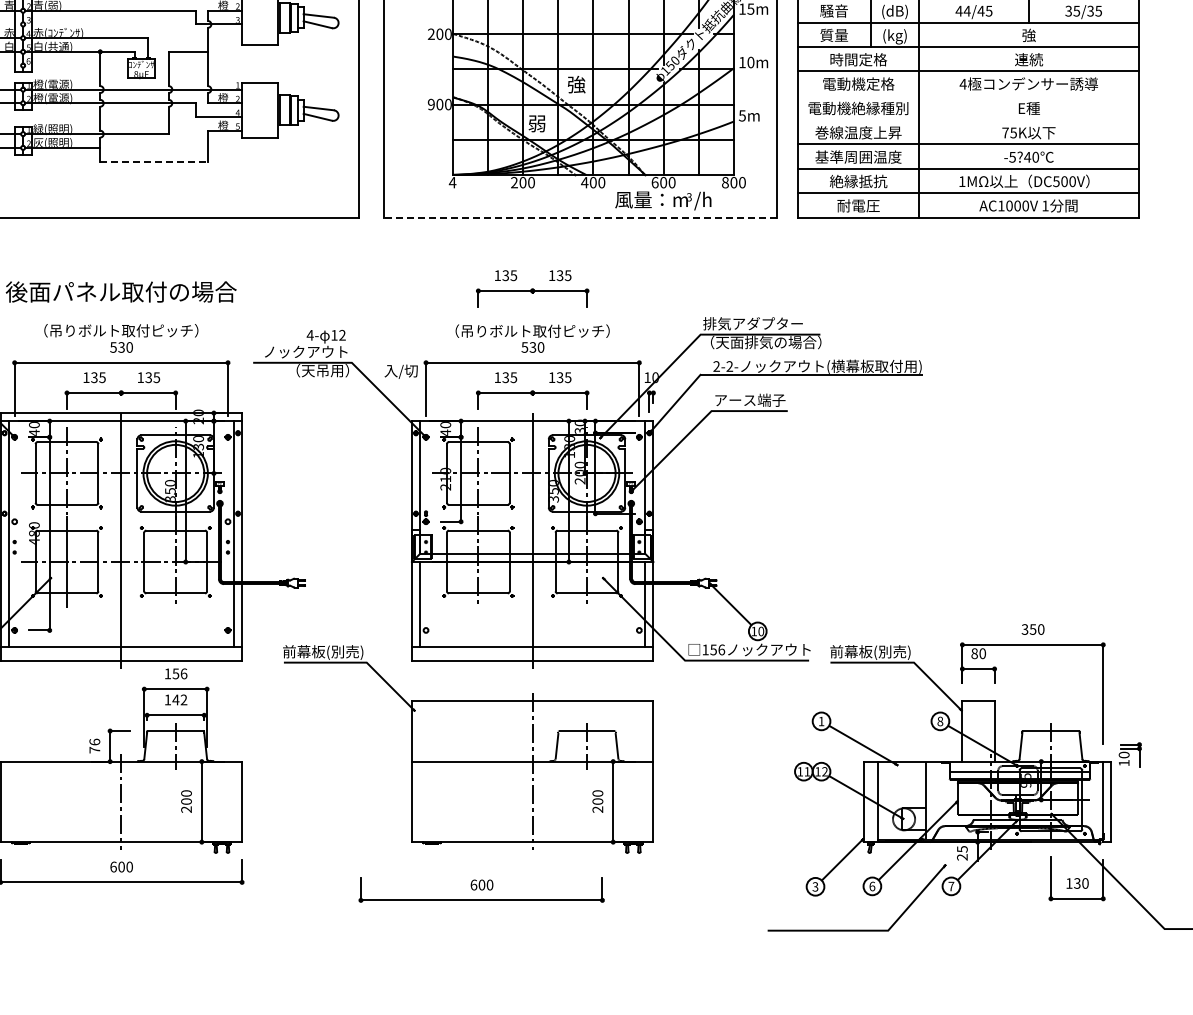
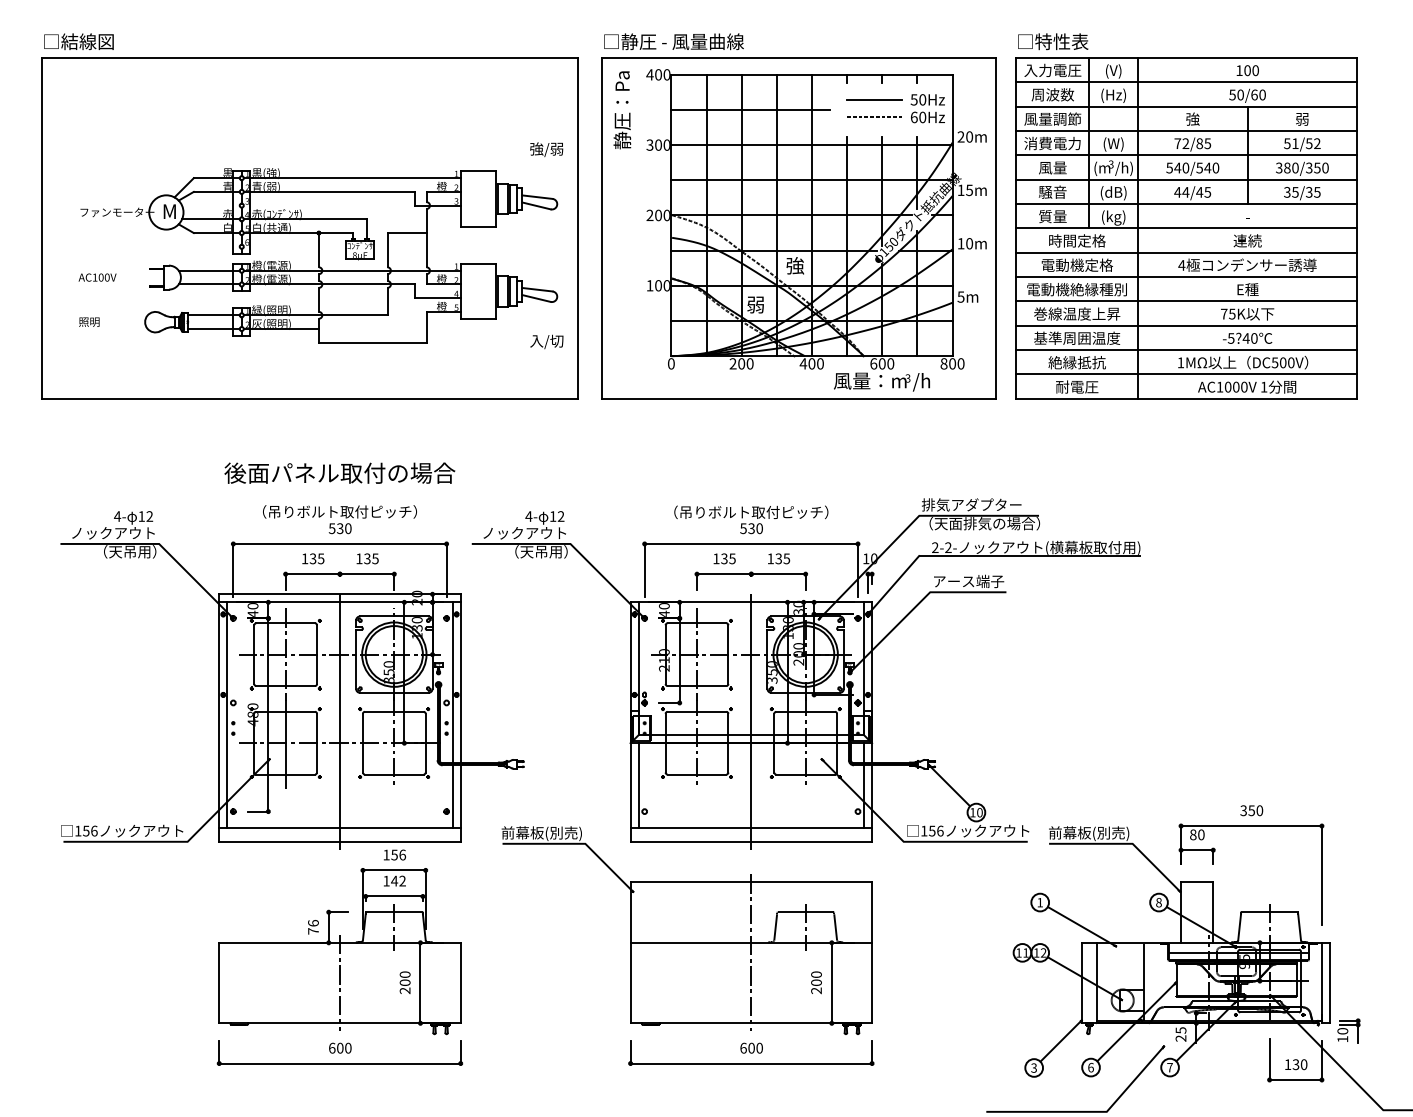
text: (1028, 35) -> (1247, 216), 強 -> -
line: (967, 95) -> (1186, 276), added
text: (430, 104) -> (649, 285), 900 -> 100
line: (967, 120) -> (1186, 301), added
line: (153, 161) -> (372, 342), dashed -> solid
text: (452, 182) -> (671, 363), 4 -> 0
line: (580, 217) -> (799, 398), dashed -> solid
part: (531, 288) -> (750, 469), removed
text: (400, 371) -> (546, 341), moved
part: (1129, 754) -> (1348, 1030), moved
part: (481, 889) -> (751, 1052), moved

